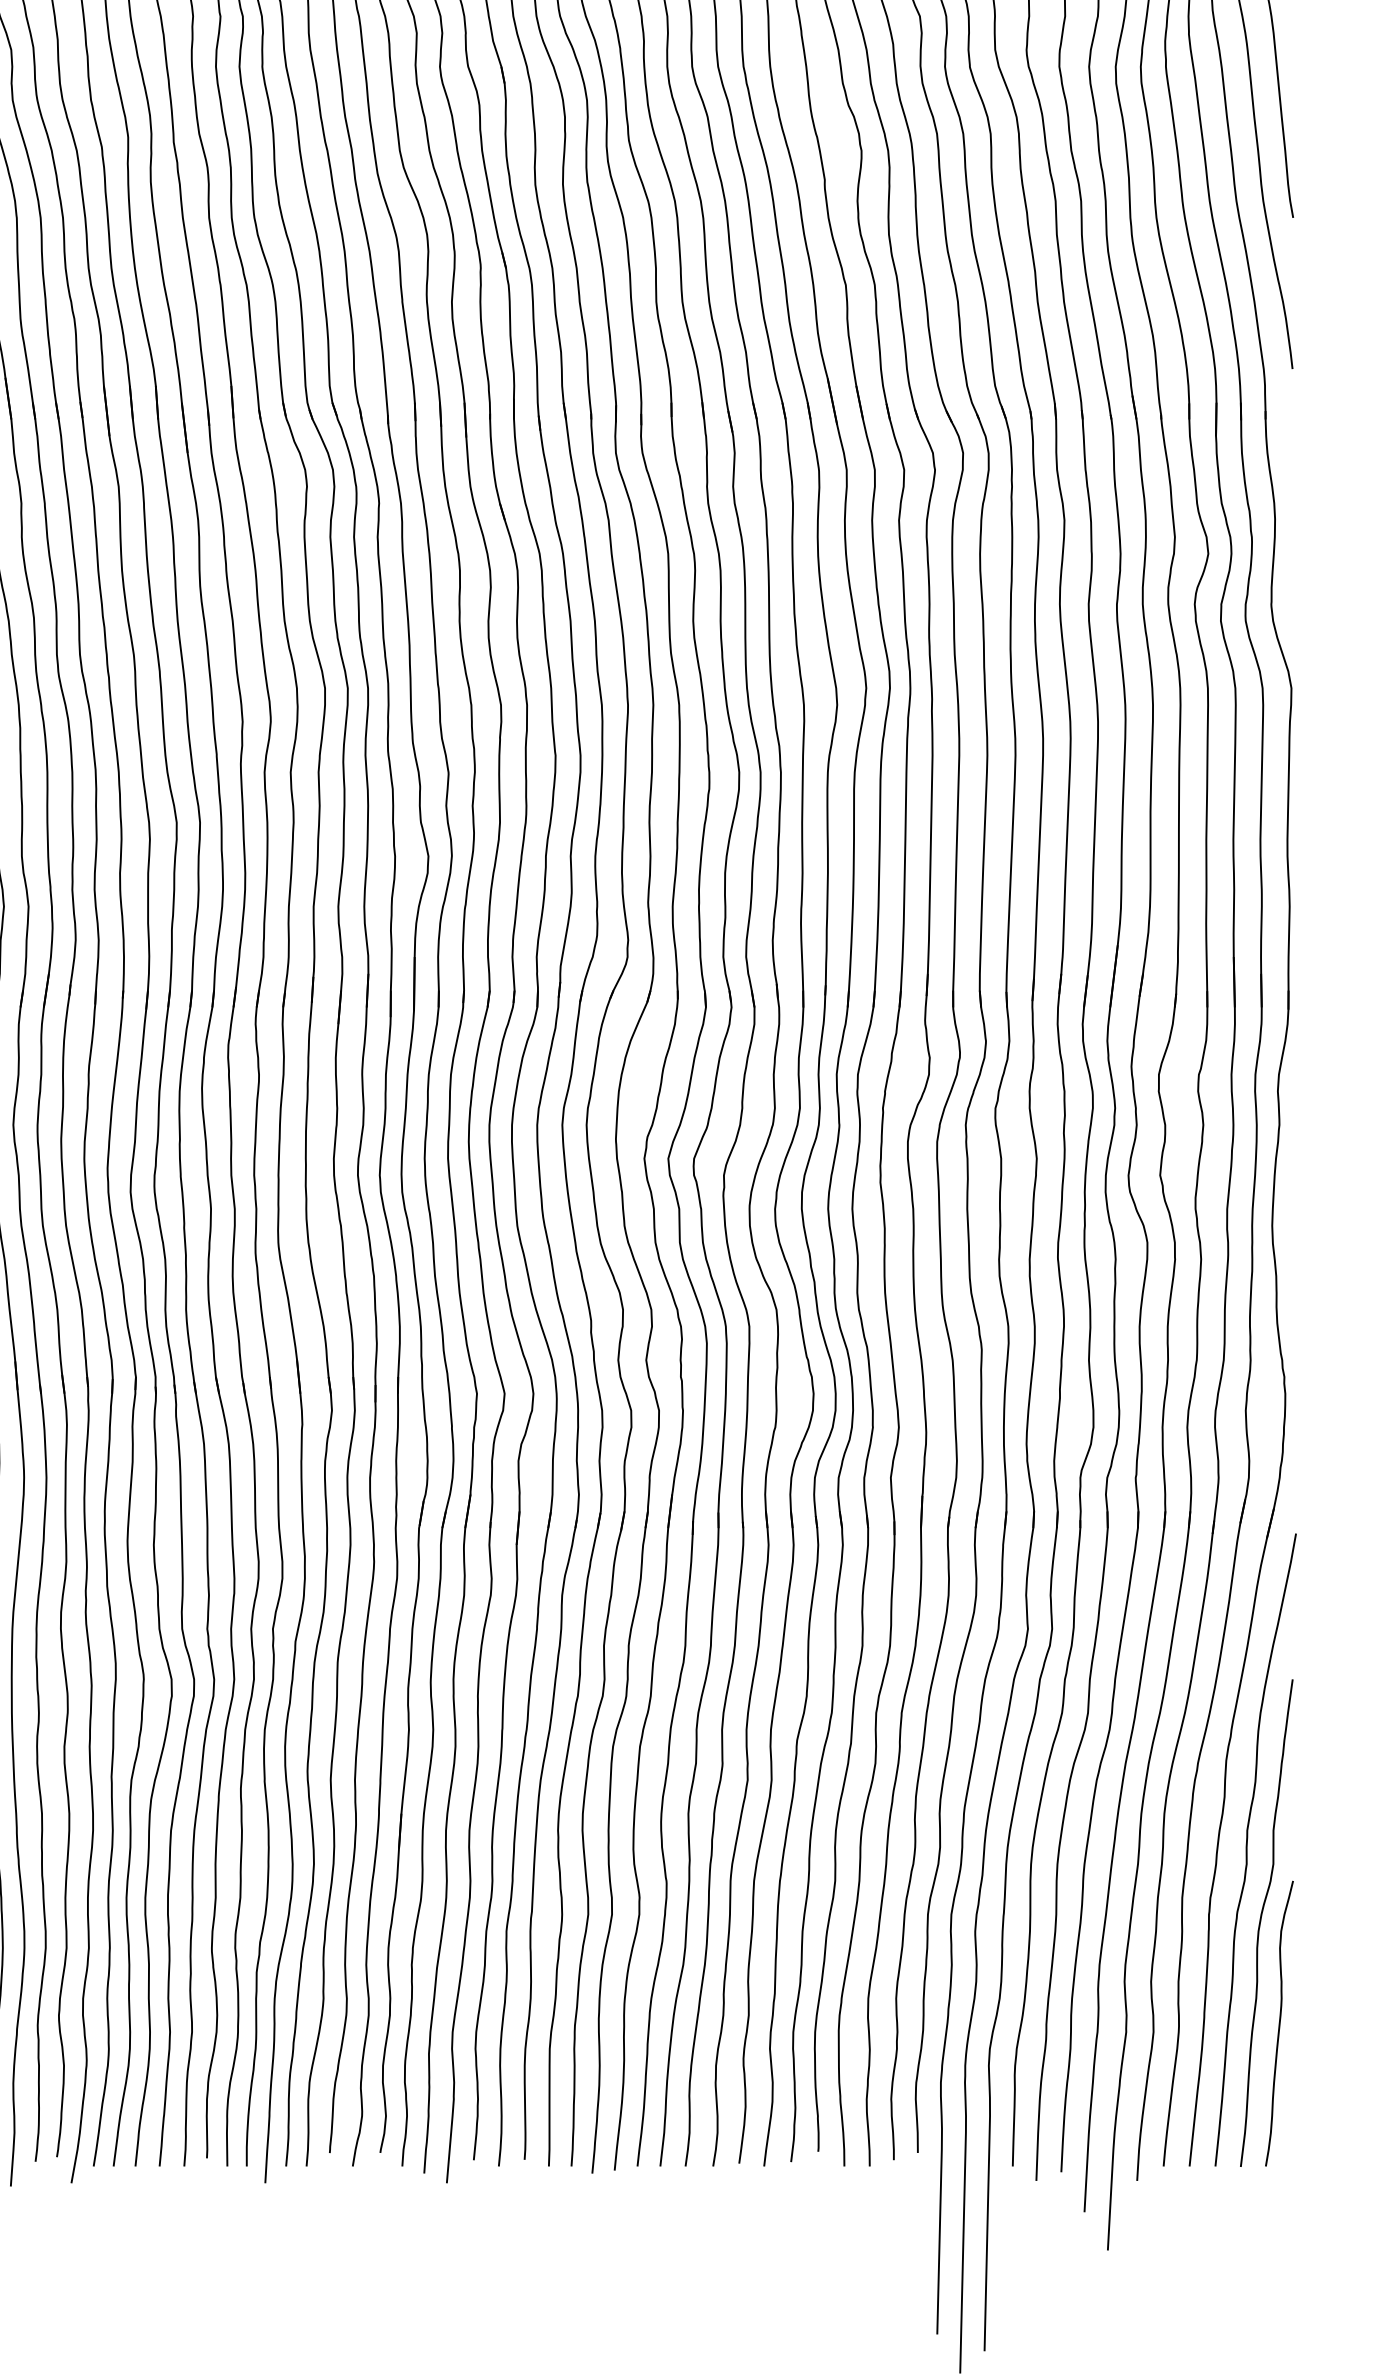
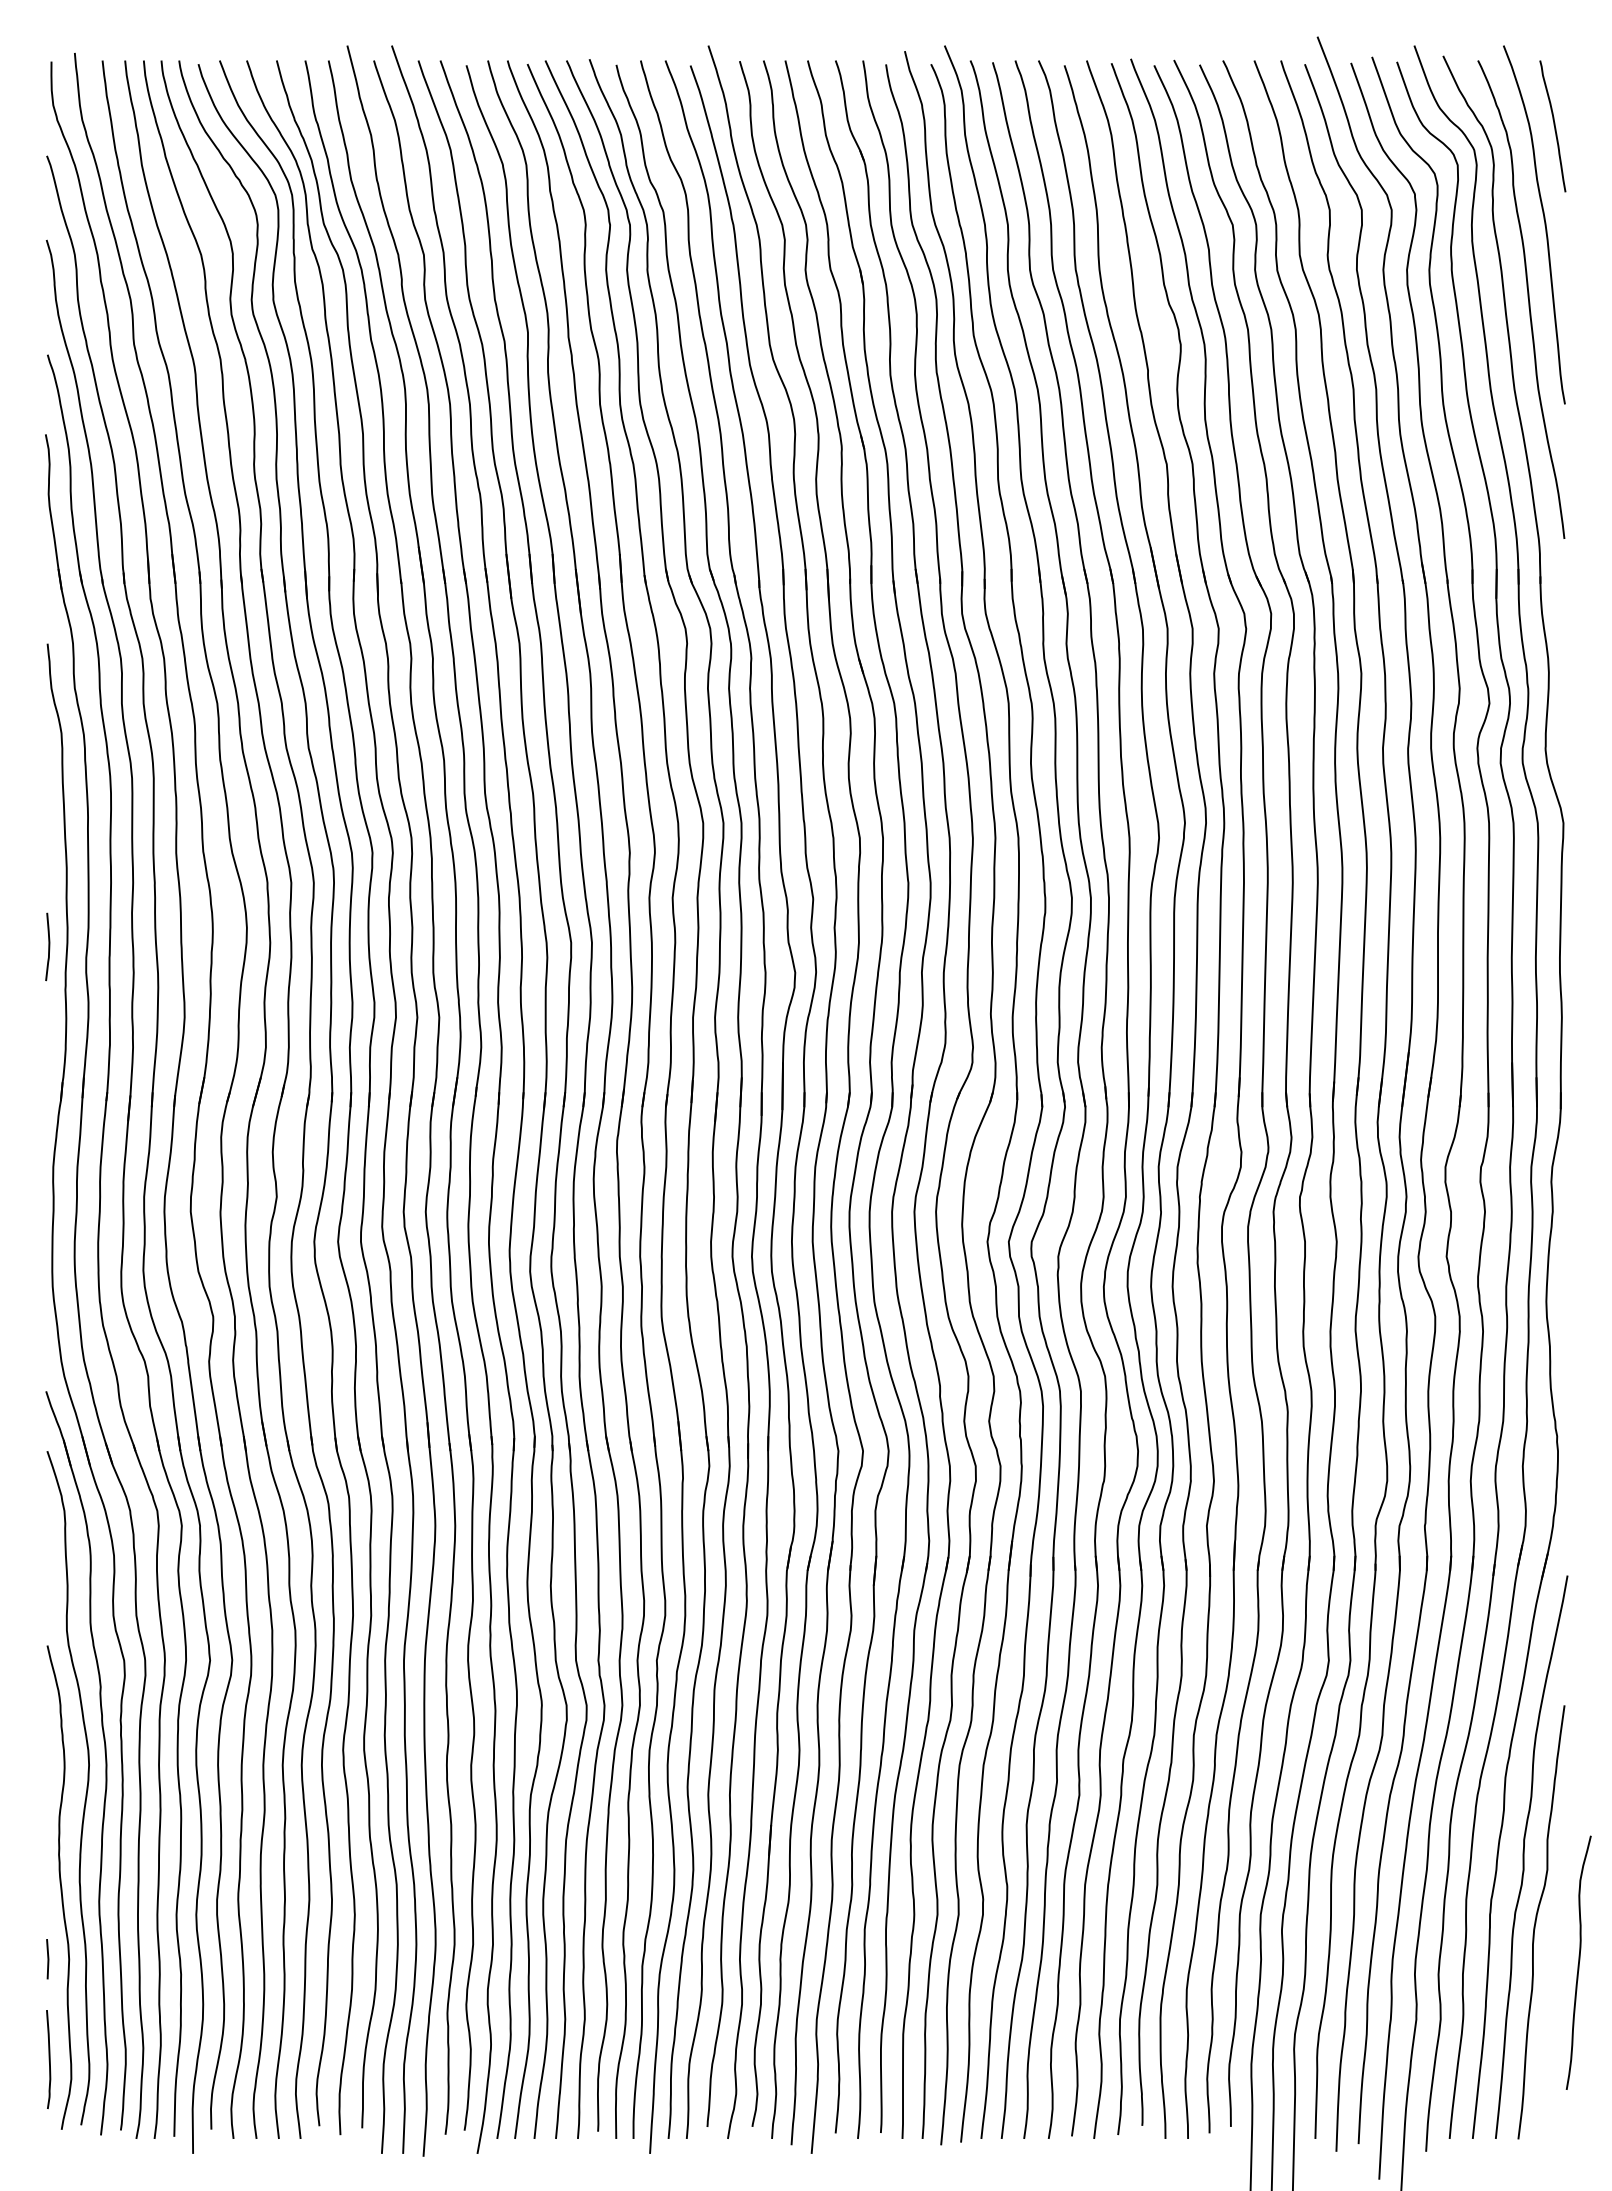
curve: (1279, 2023) -> (1578, 1962), moved

